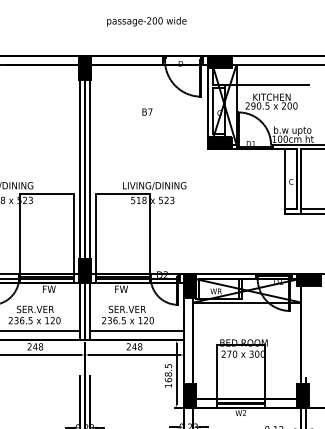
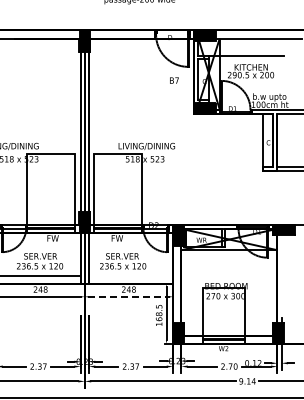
text: (147, 111) -> (174, 80), moved
line: (136, 330) -> (130, 275), removed
line: (134, 354) -> (128, 296), solid -> dashed

